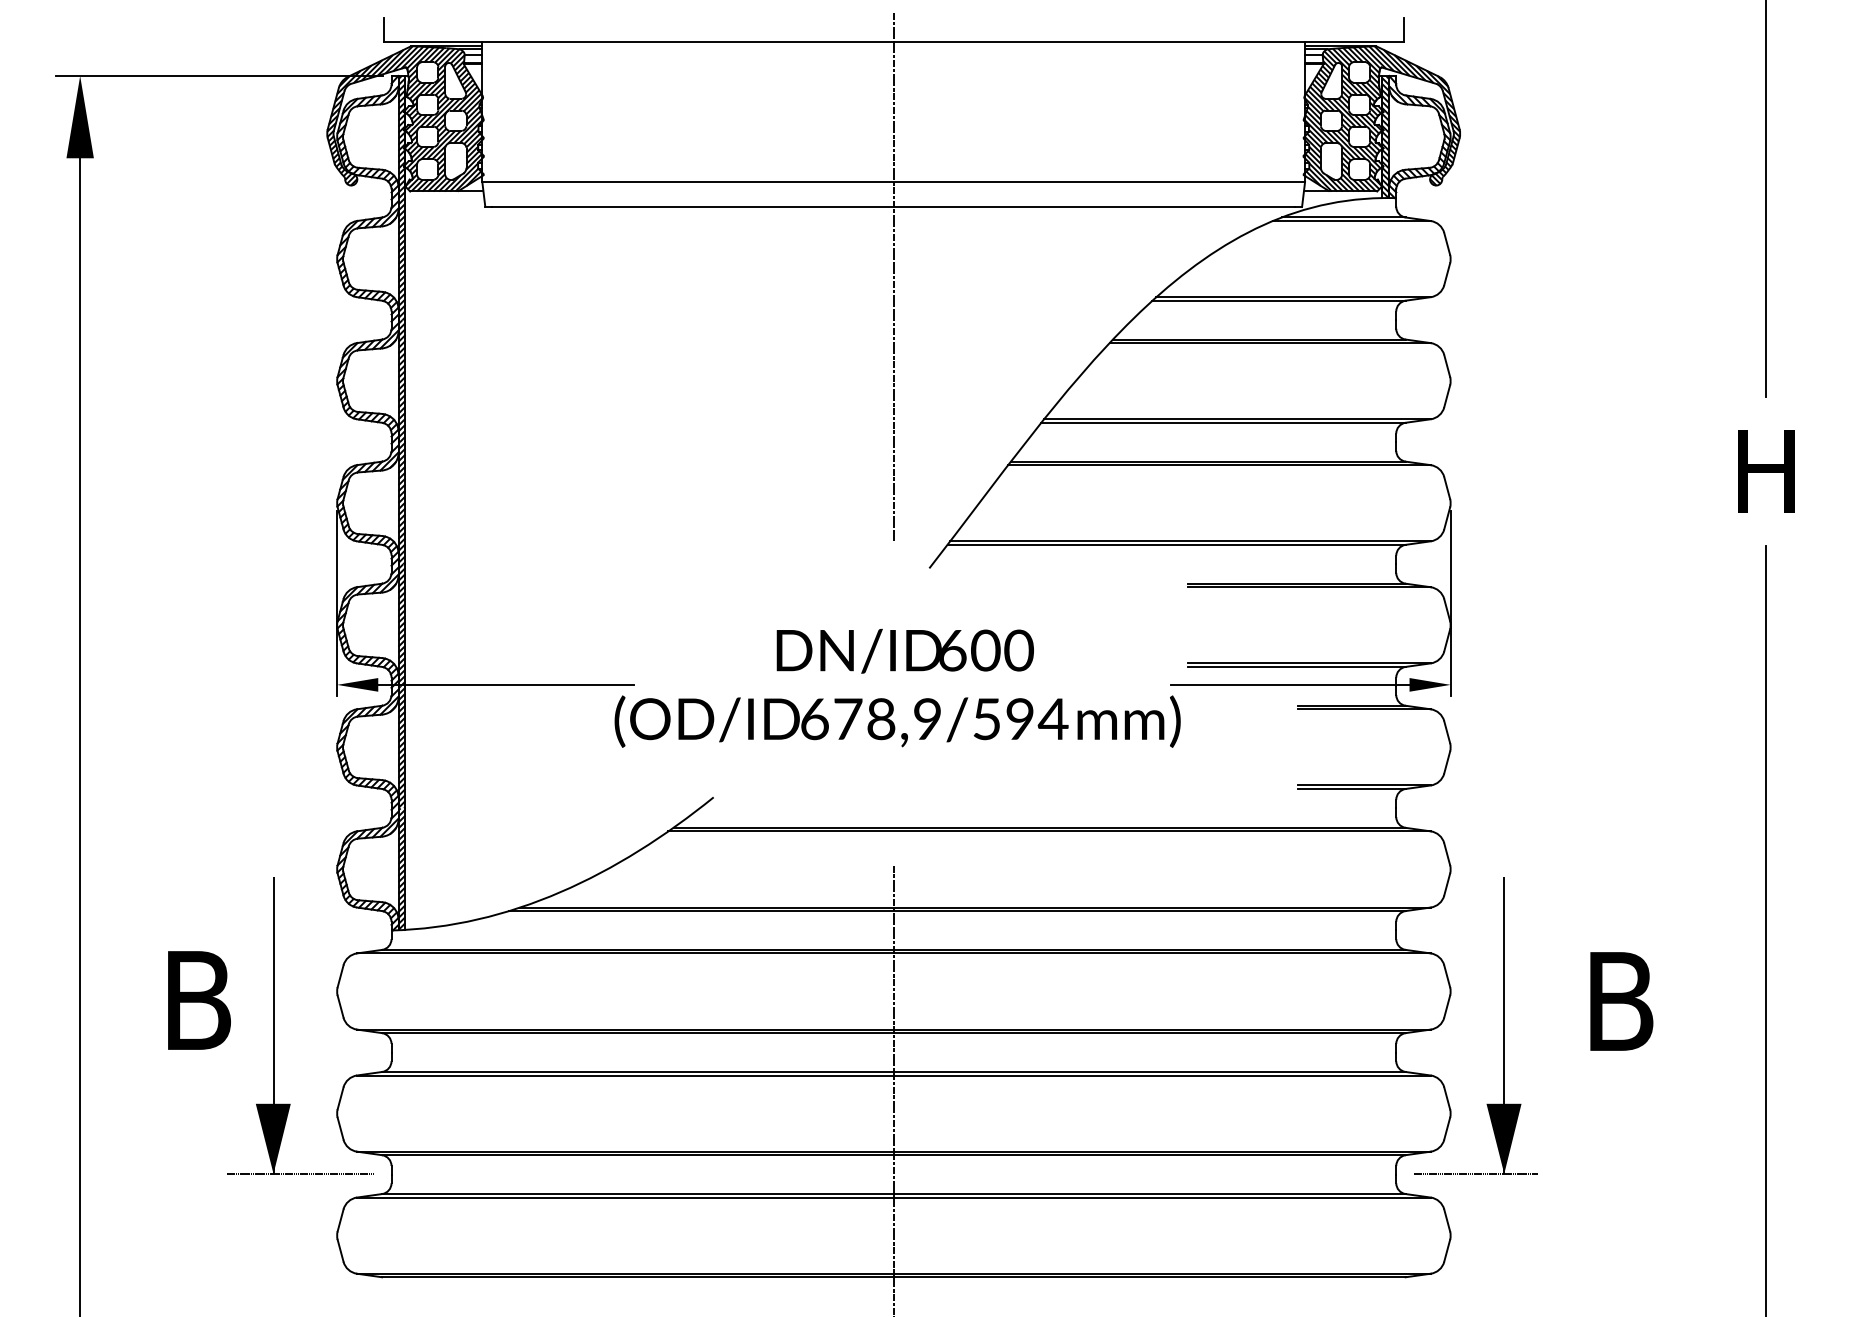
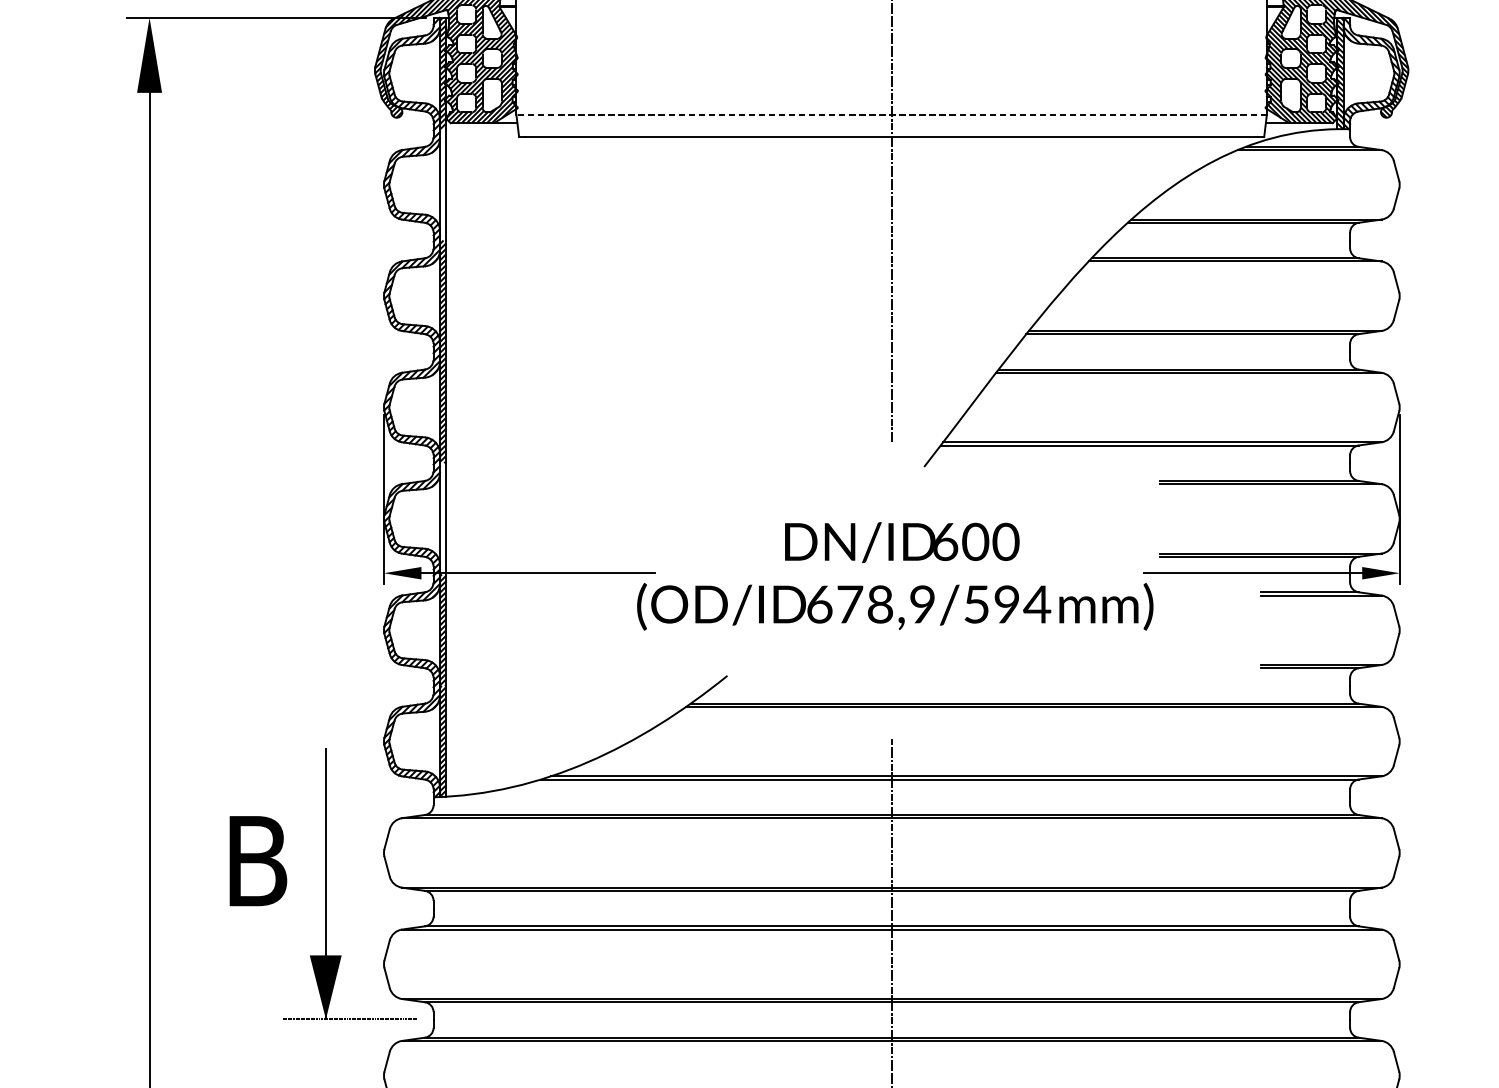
line: (893, 182) -> (891, 114), solid -> dashed
hatch: (401, 259) -> (442, 185), removed
hatch: (401, 625) -> (442, 519), removed
part: (1503, 1025) -> (1447, 883), removed

